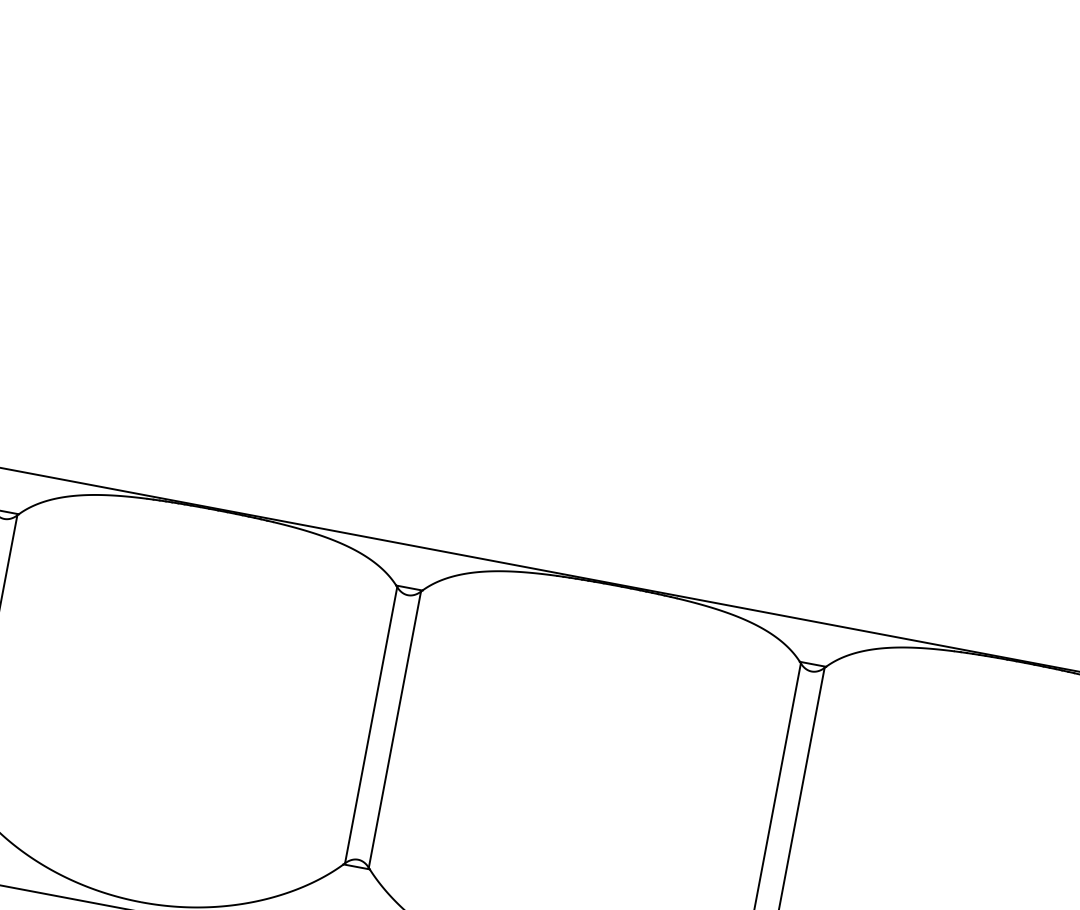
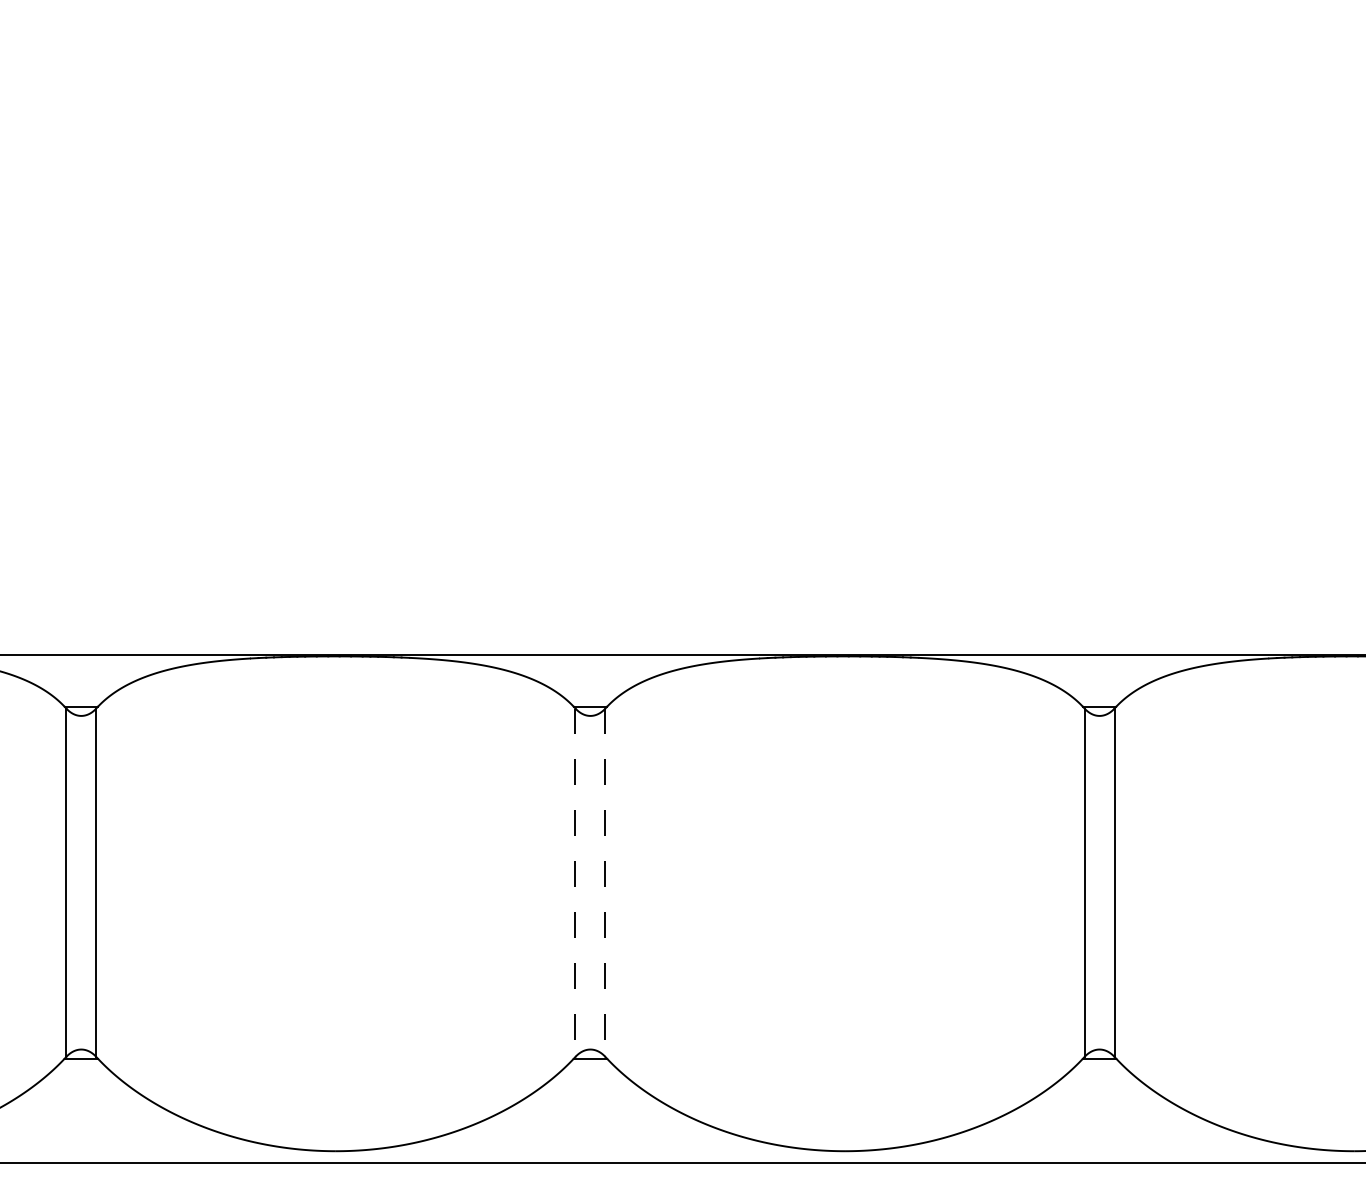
line: (371, 725) -> (575, 883), solid -> dashed
line: (394, 730) -> (605, 883), solid -> dashed

